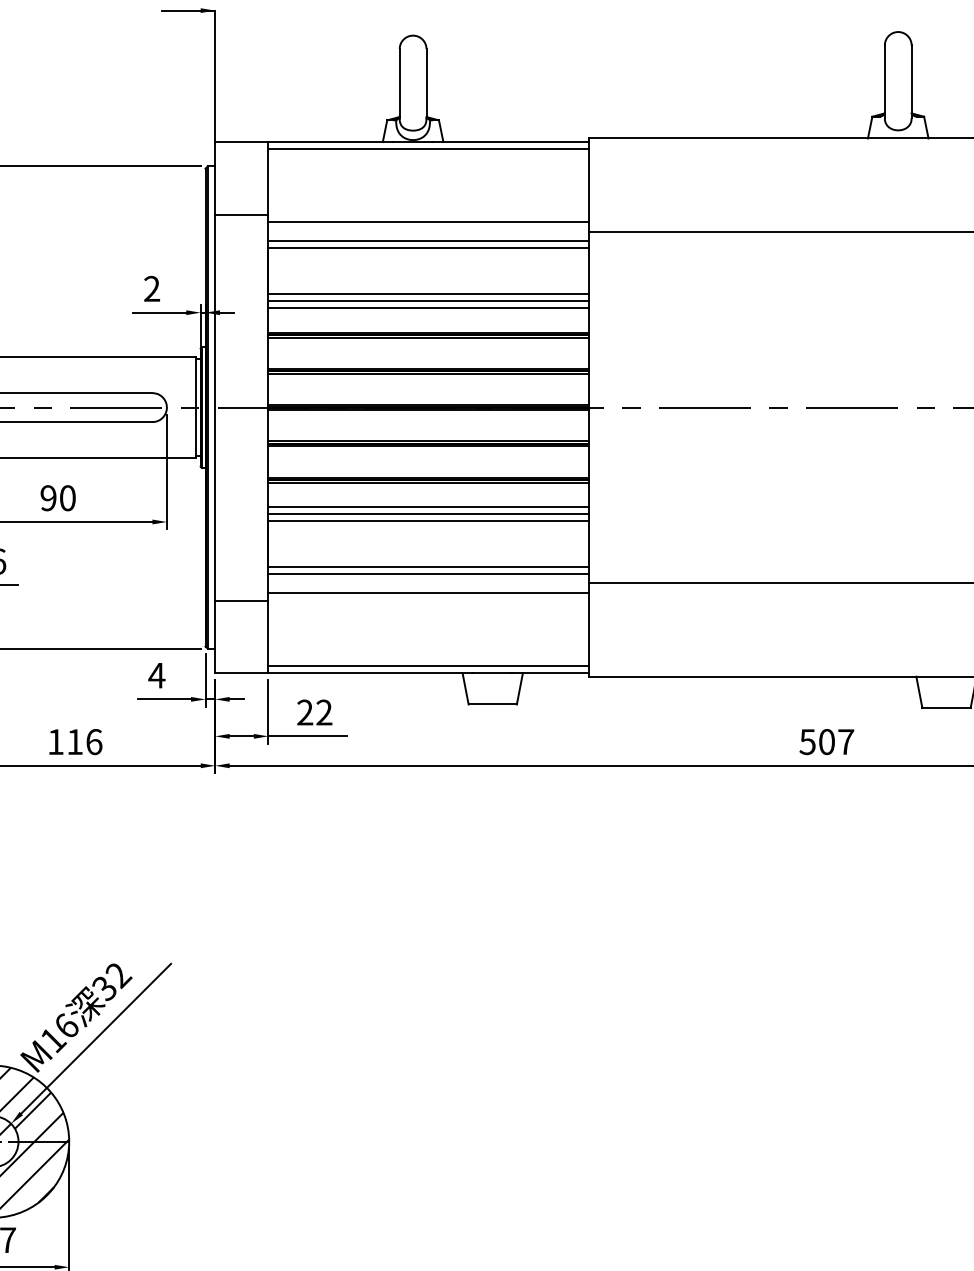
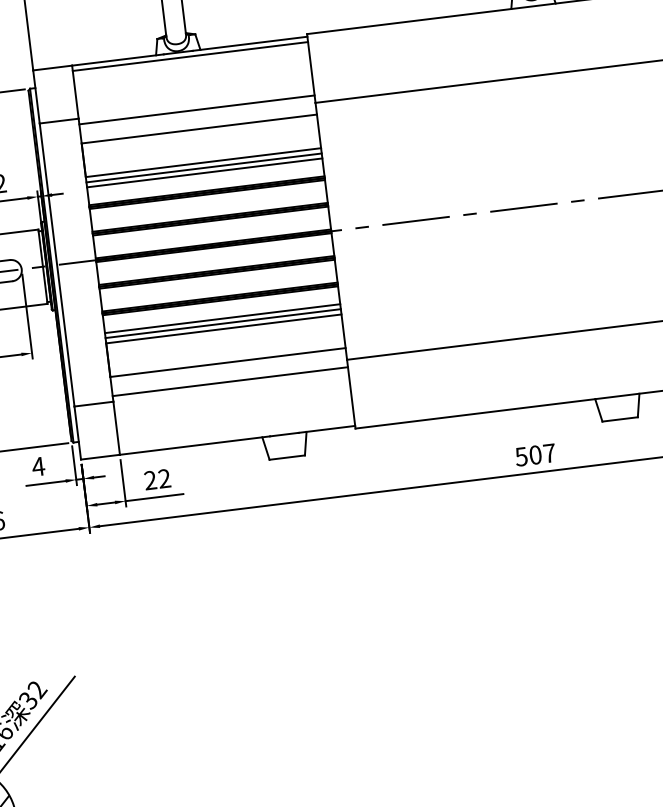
line: (428, 241) -> (198, 124), removed
line: (428, 574) -> (228, 368), removed
line: (428, 665) -> (236, 434), removed

